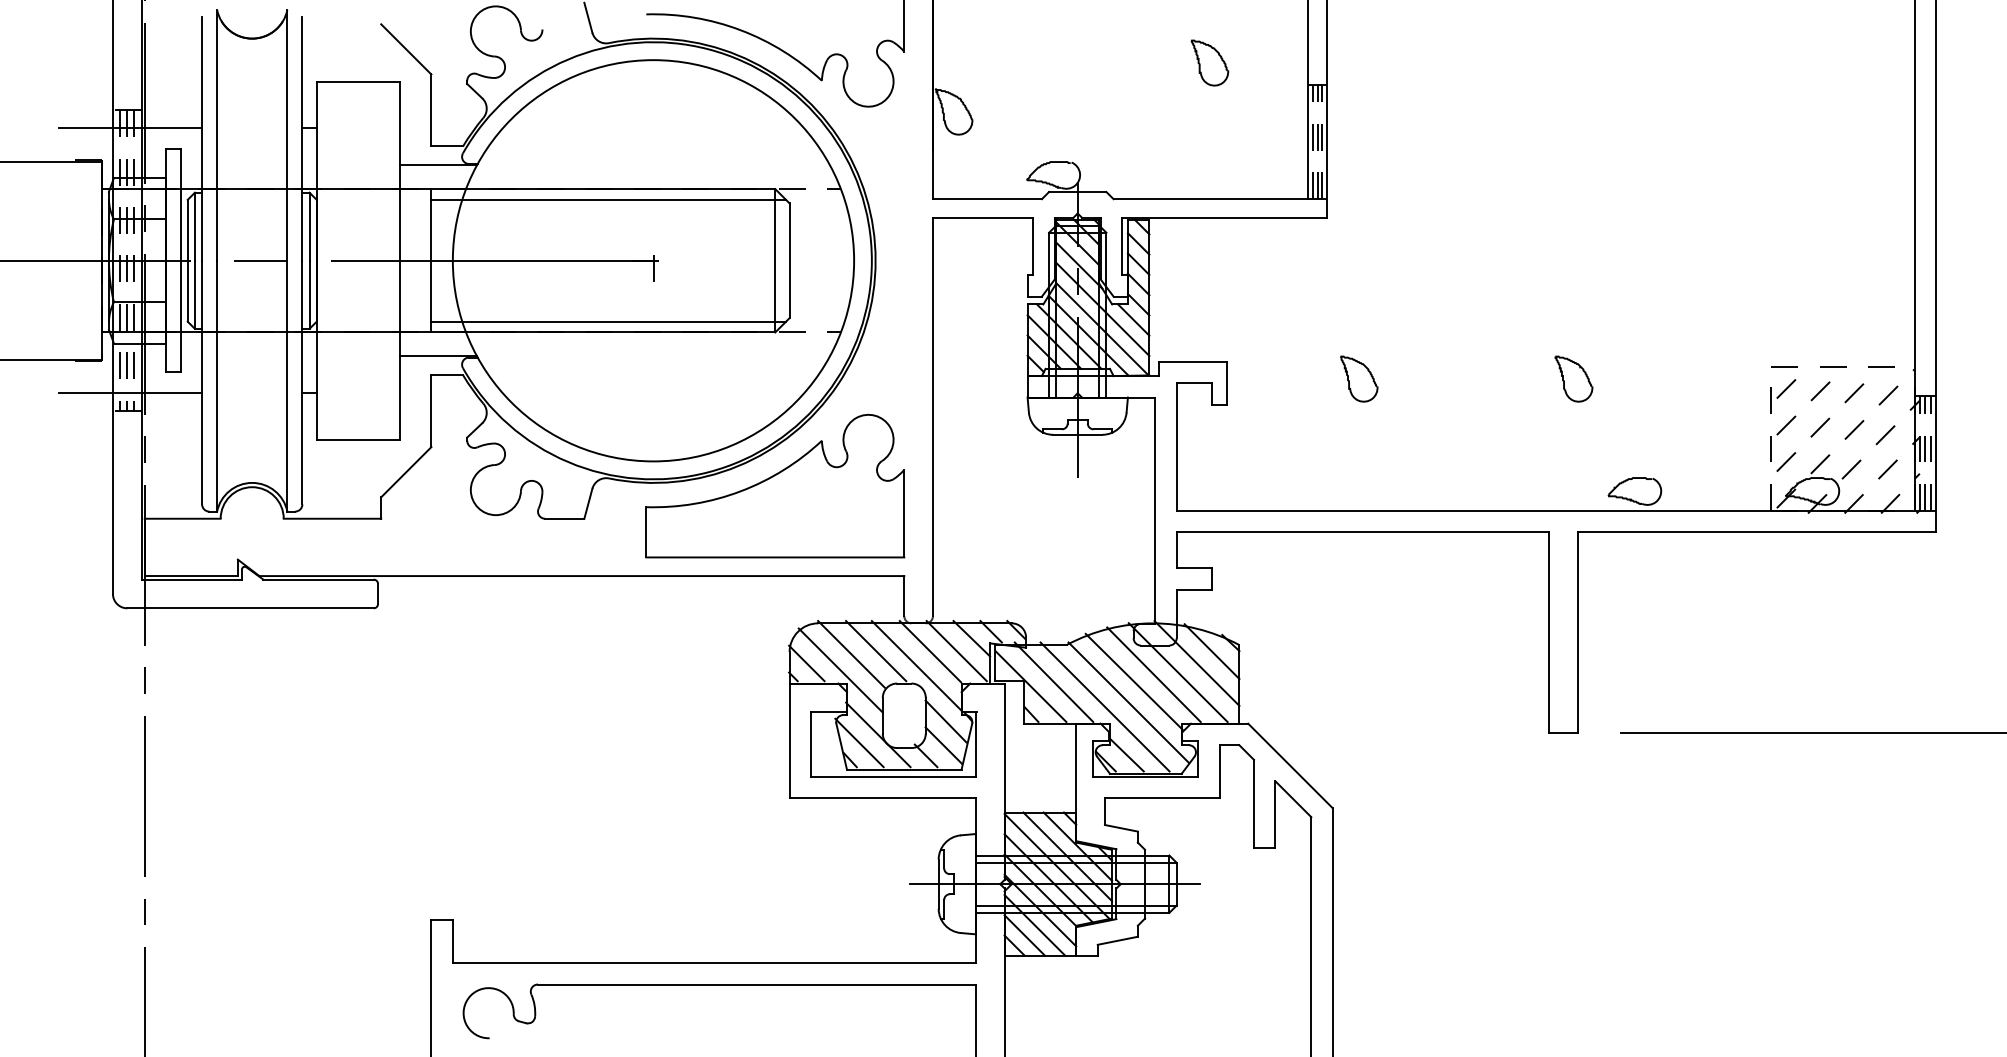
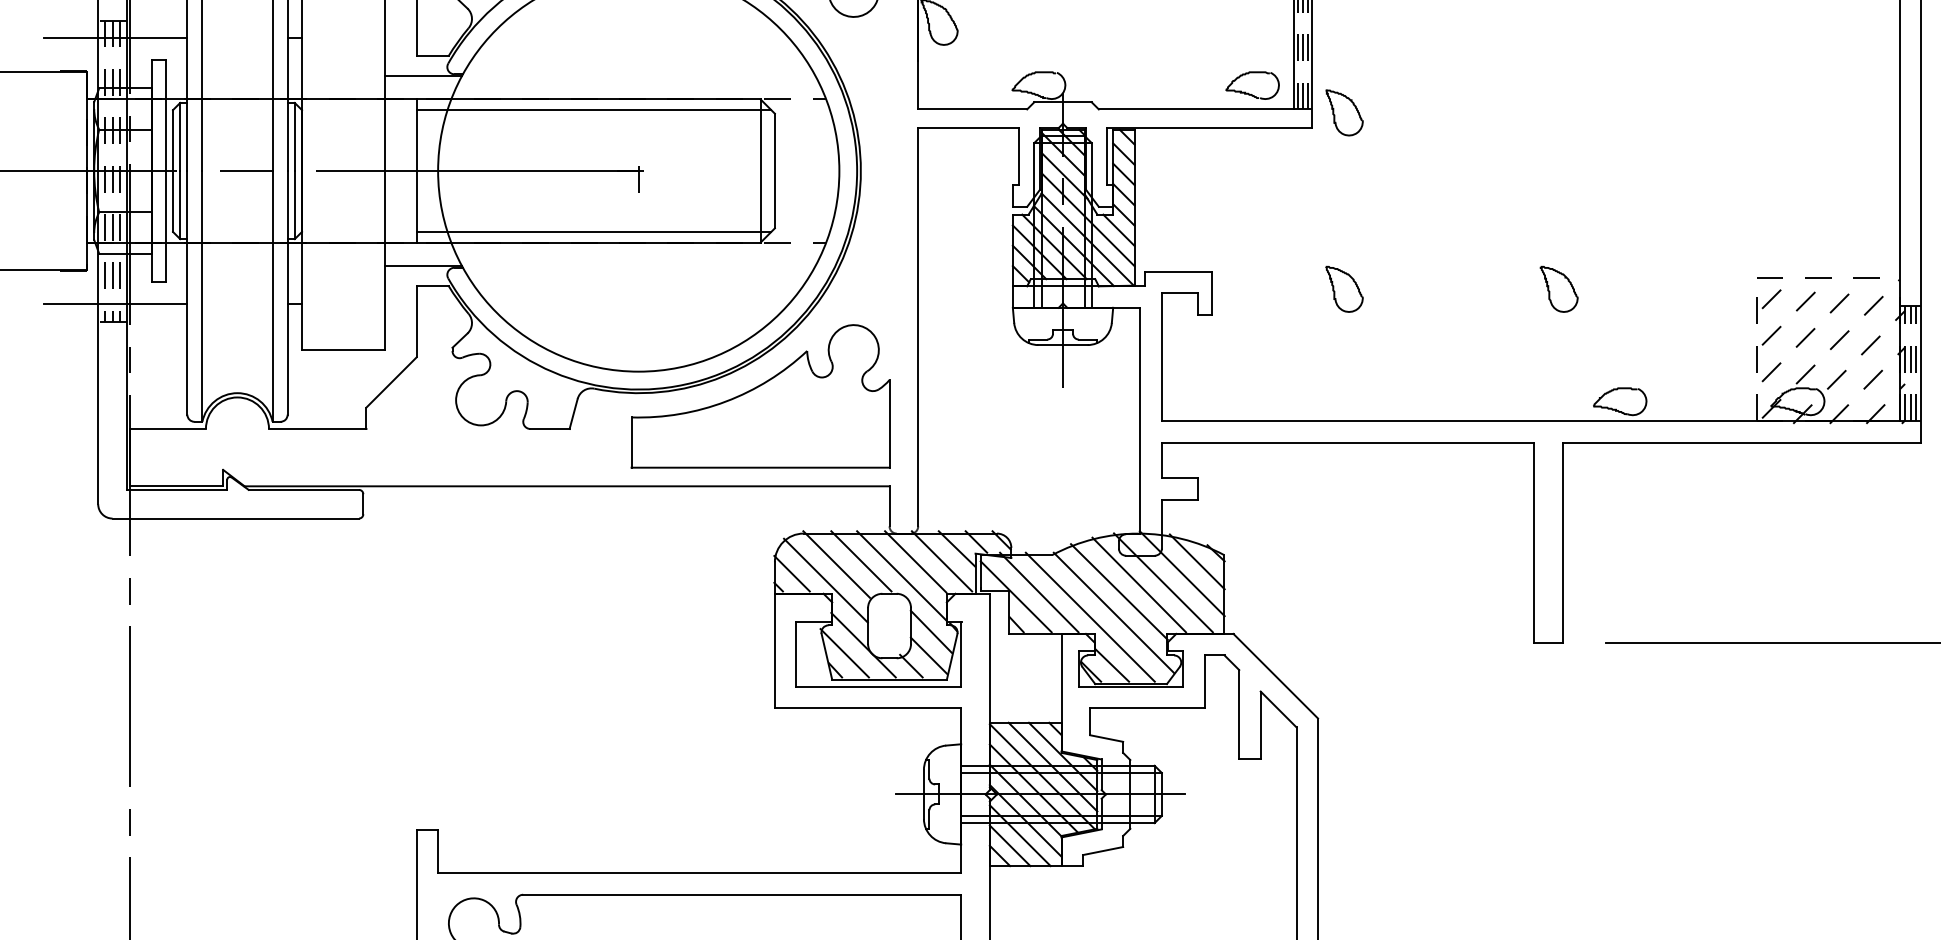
part: (1267, 175) -> (1252, 85), added
part: (1359, 202) -> (1344, 112), added

